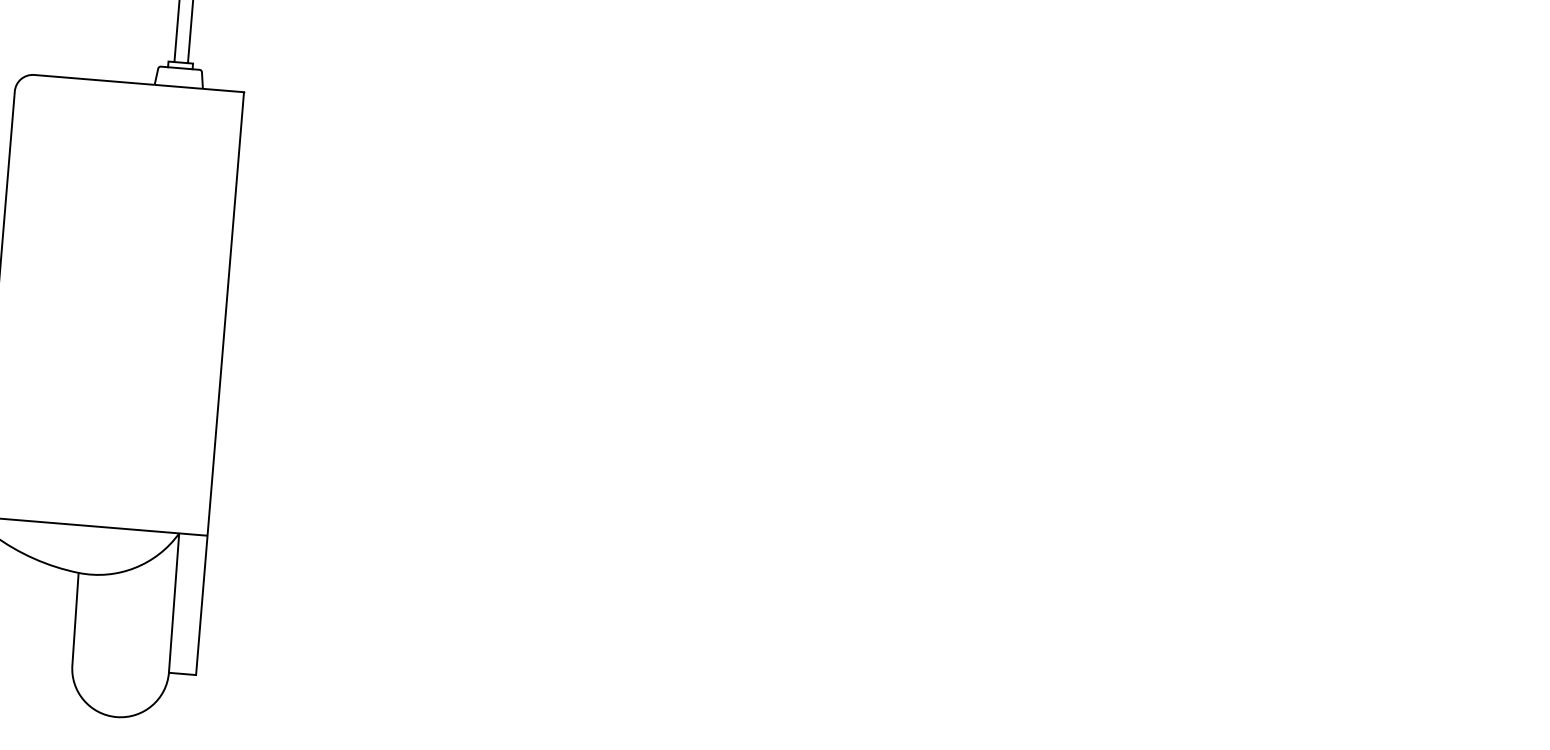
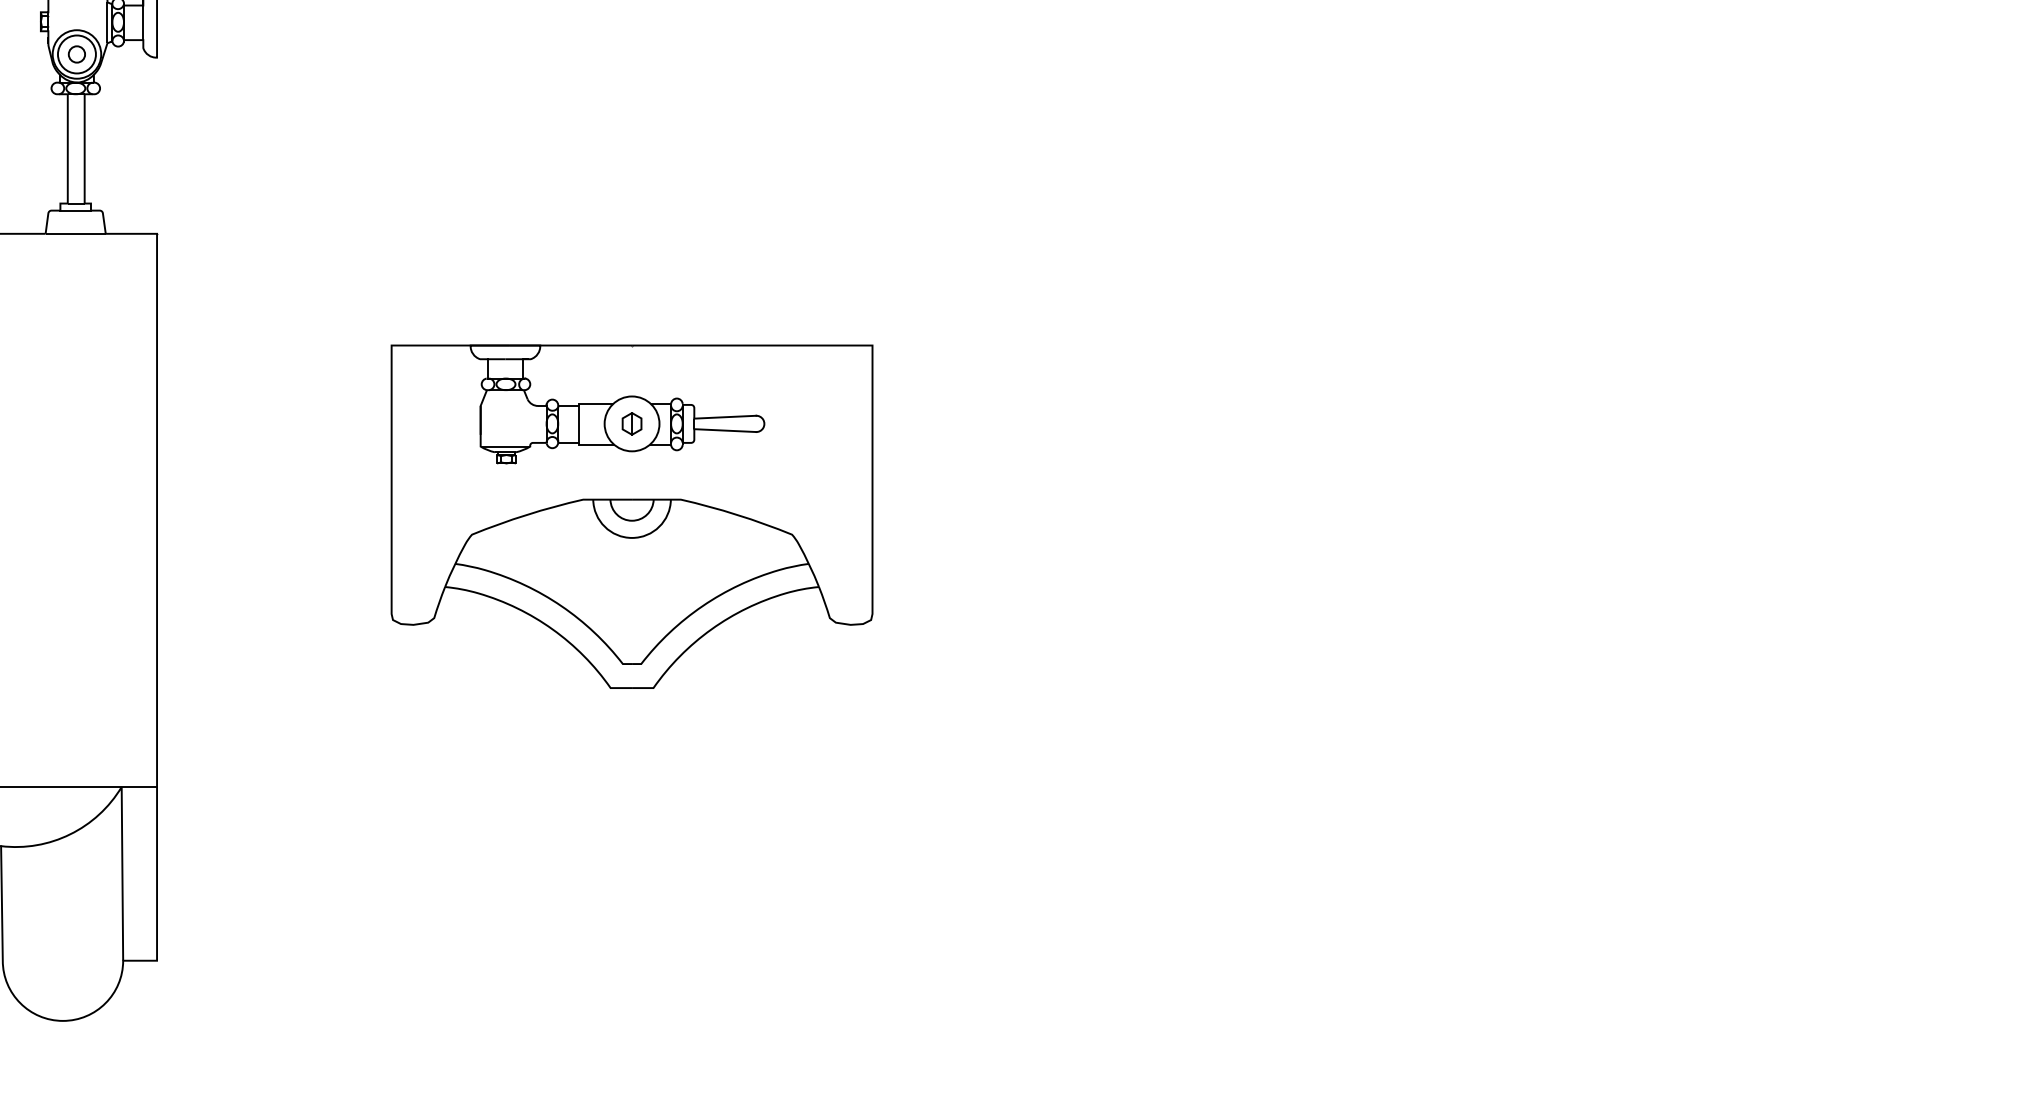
part: (605, 350) -> (631, 516), added

